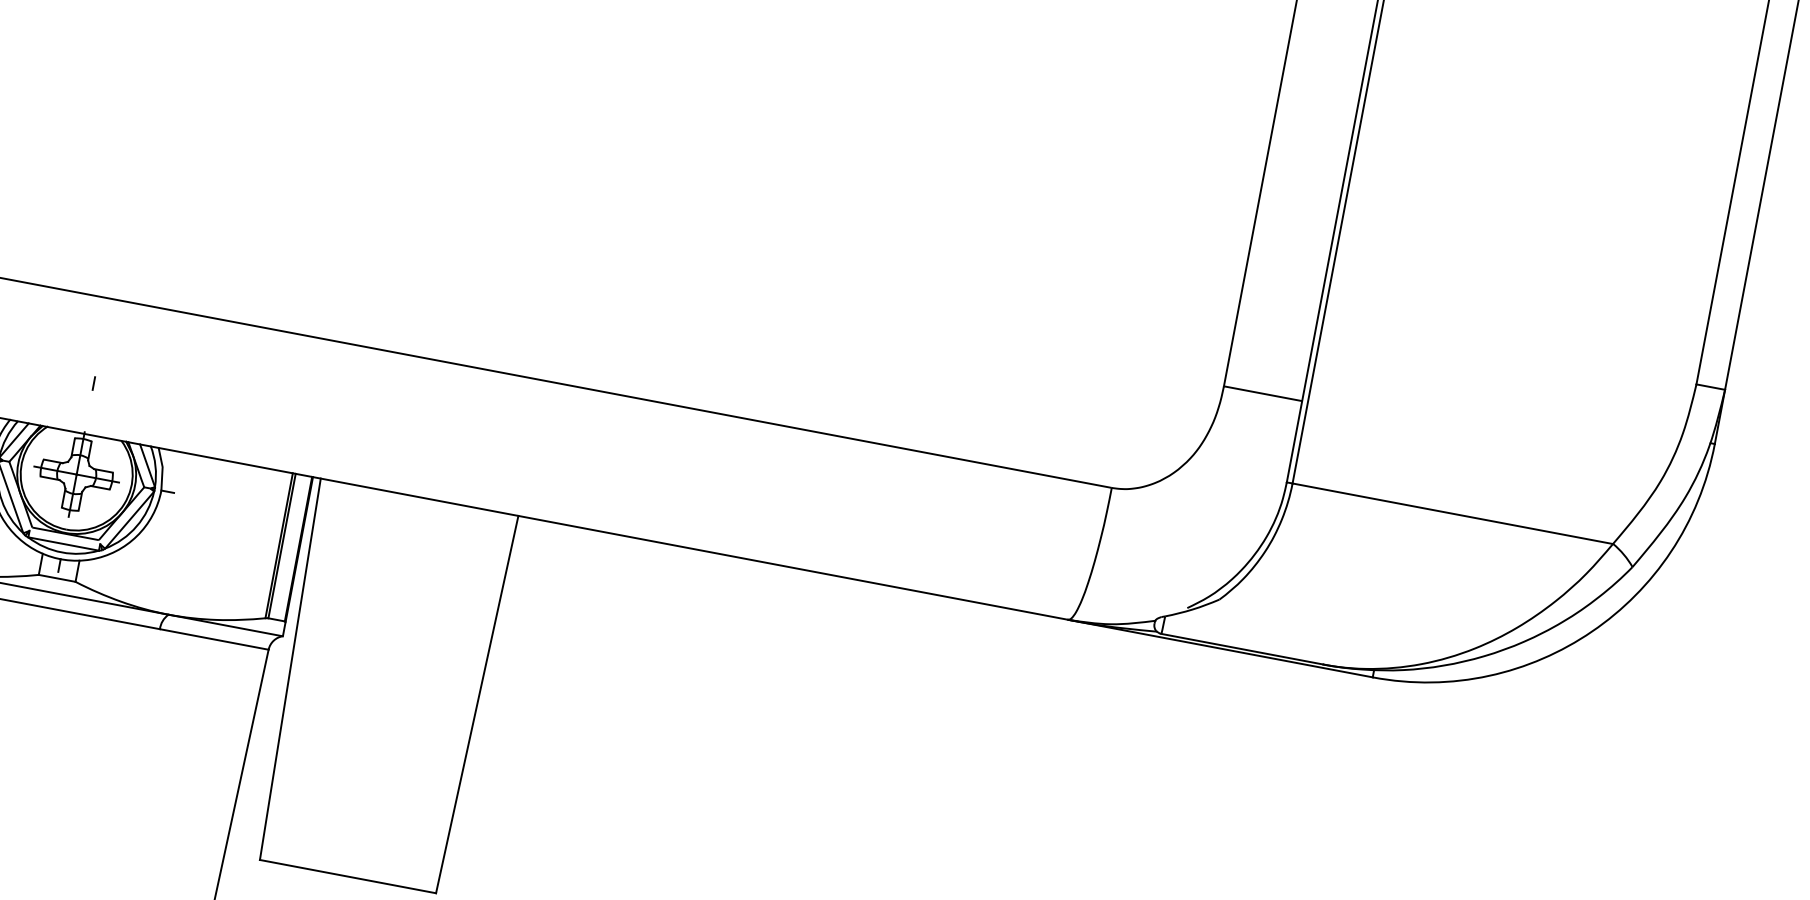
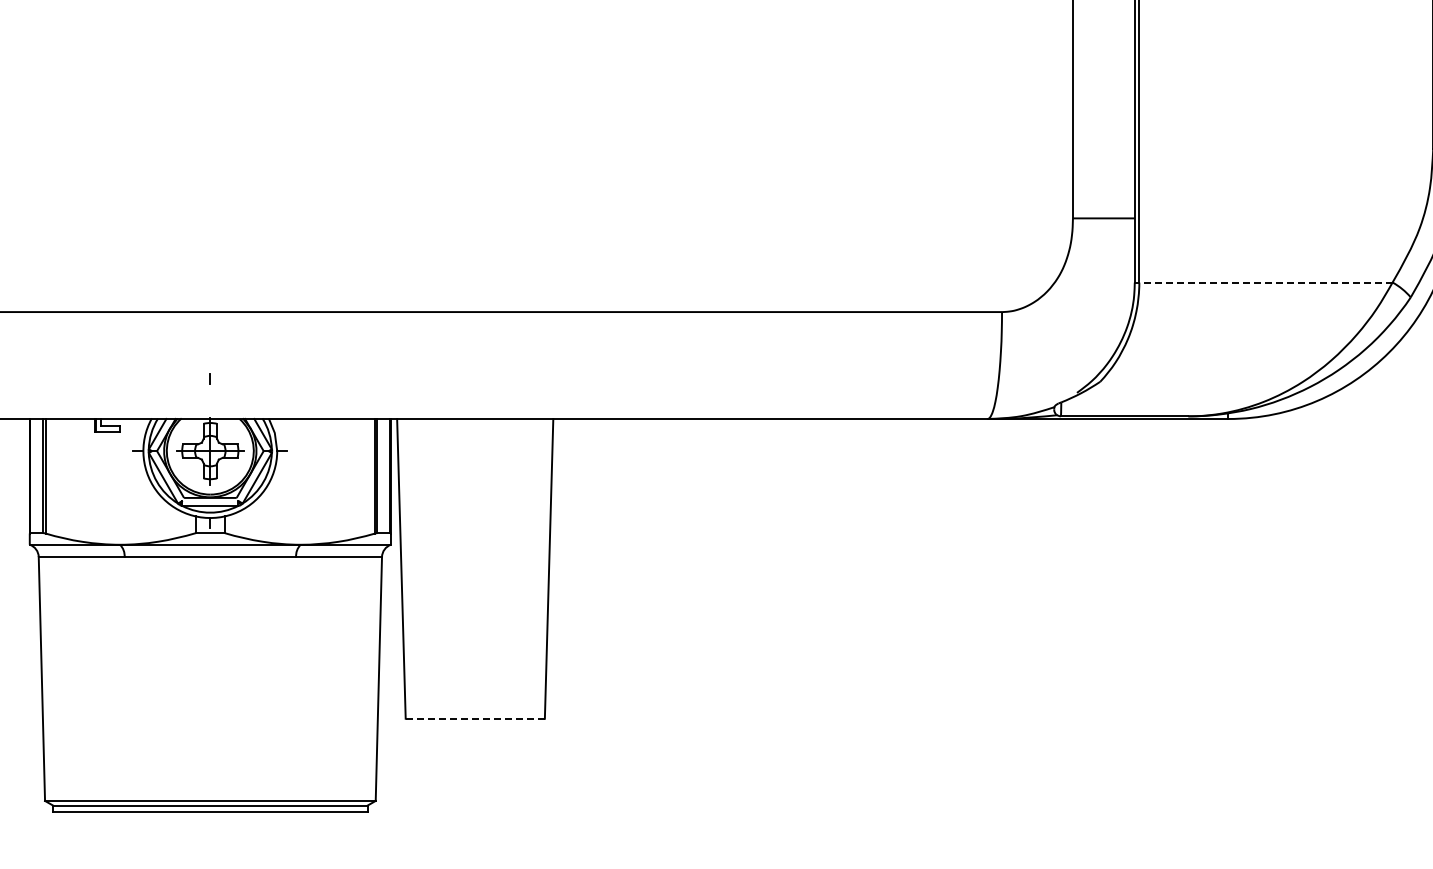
line: (1452, 513) -> (1265, 282), solid -> dashed
line: (348, 876) -> (475, 718), solid -> dashed

